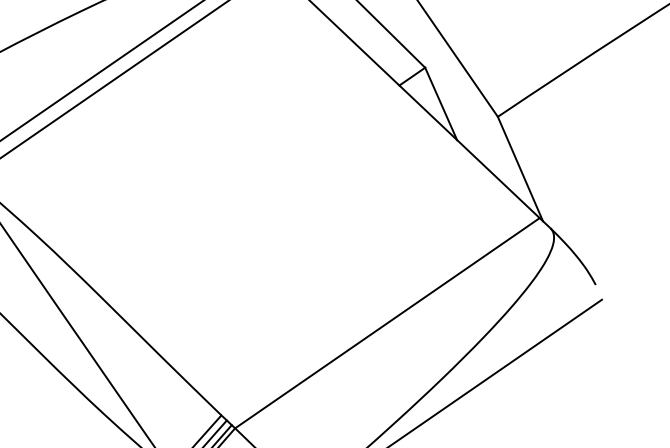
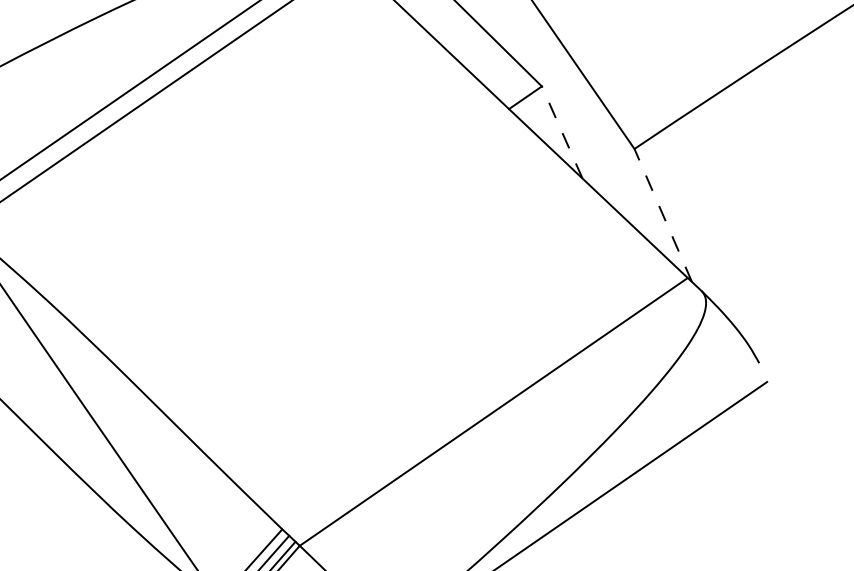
line: (441, 103) -> (562, 131), solid -> dashed
line: (520, 169) -> (663, 216), solid -> dashed

